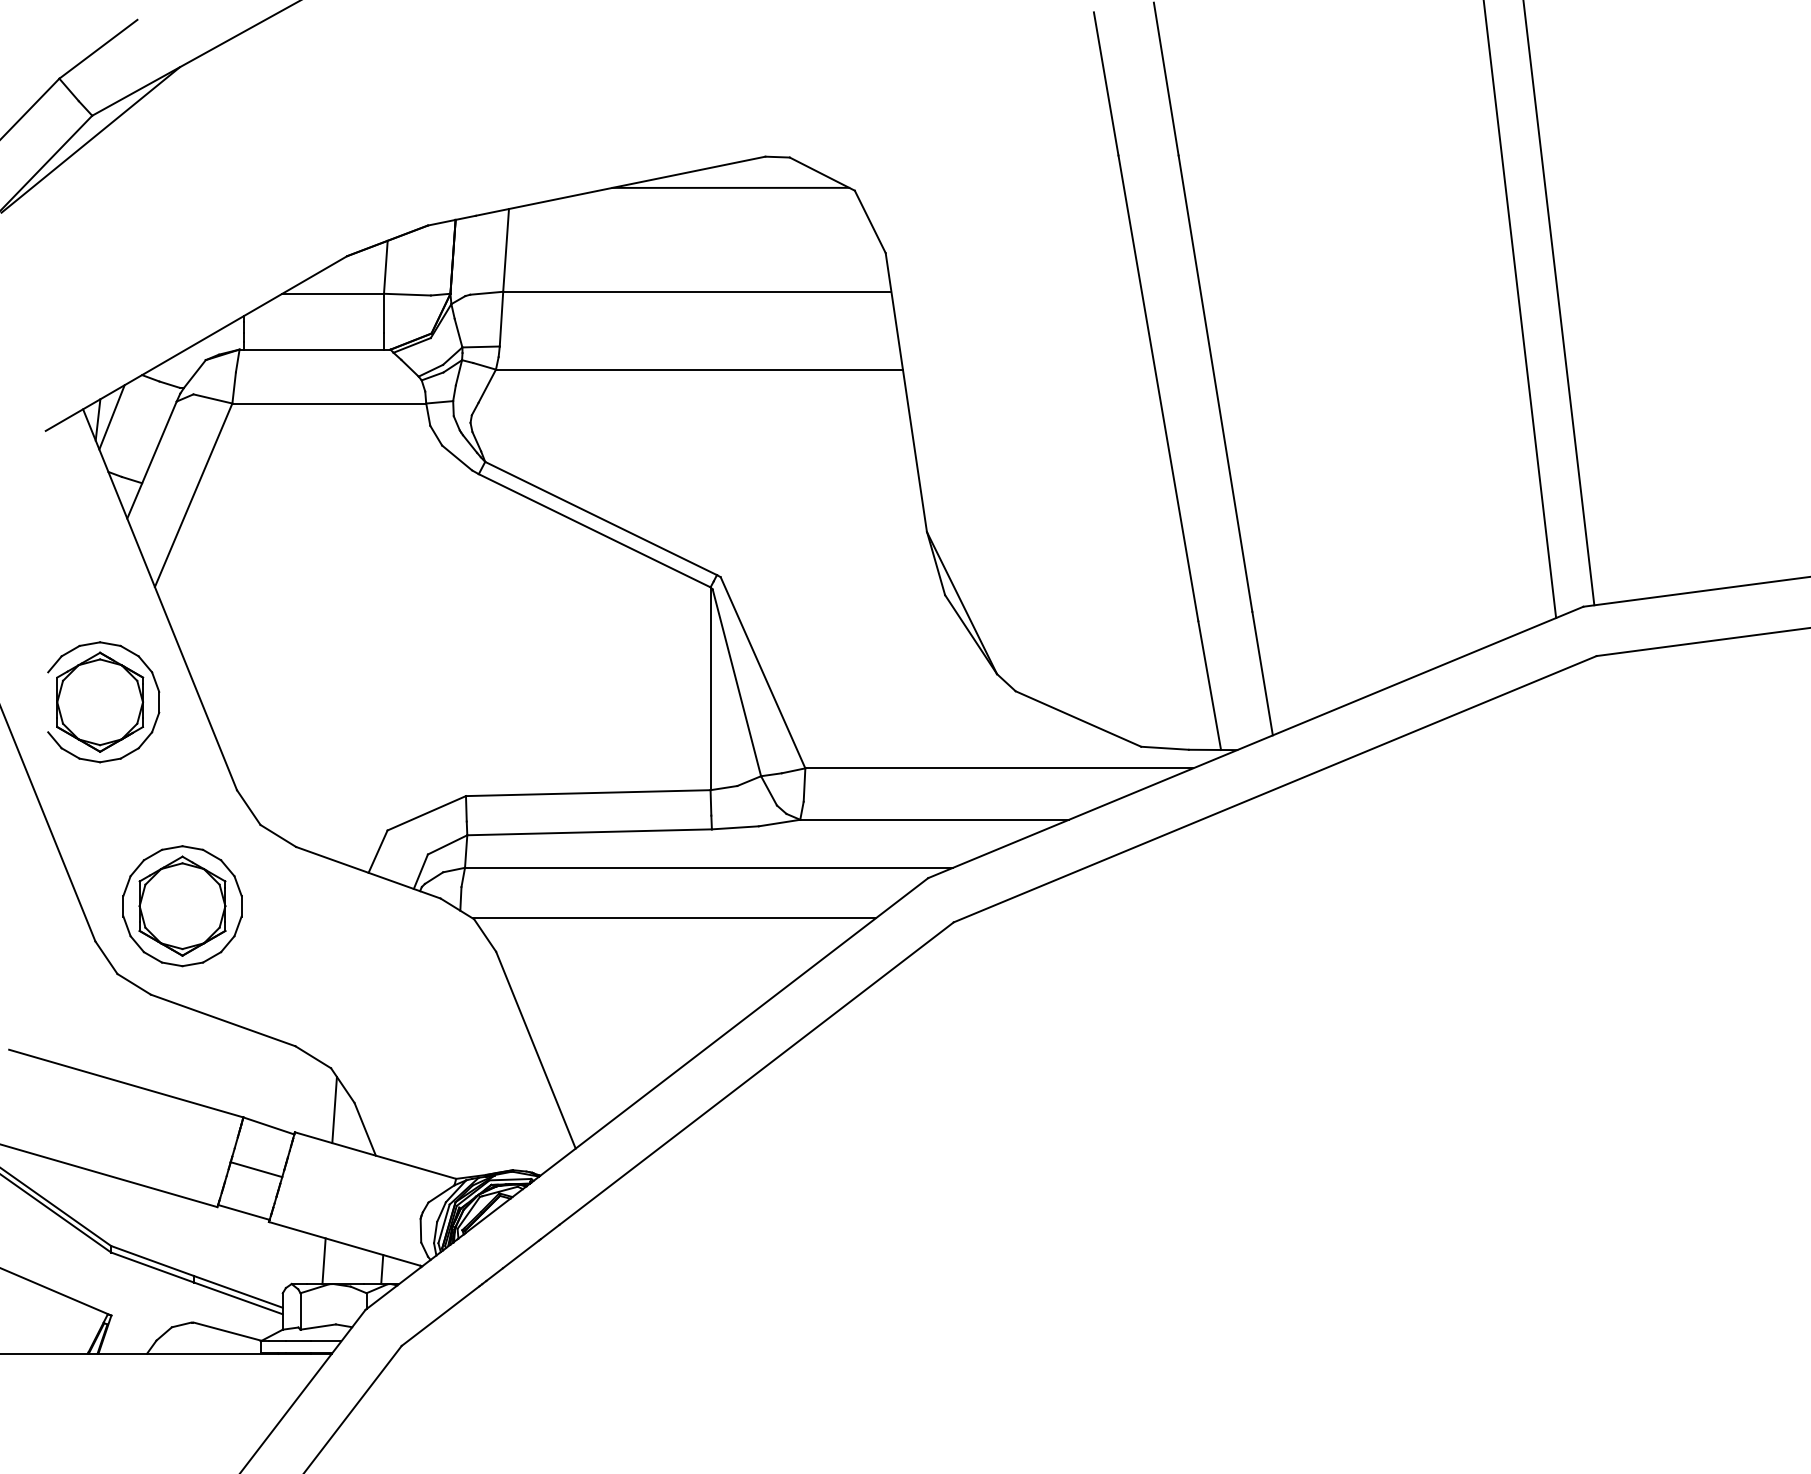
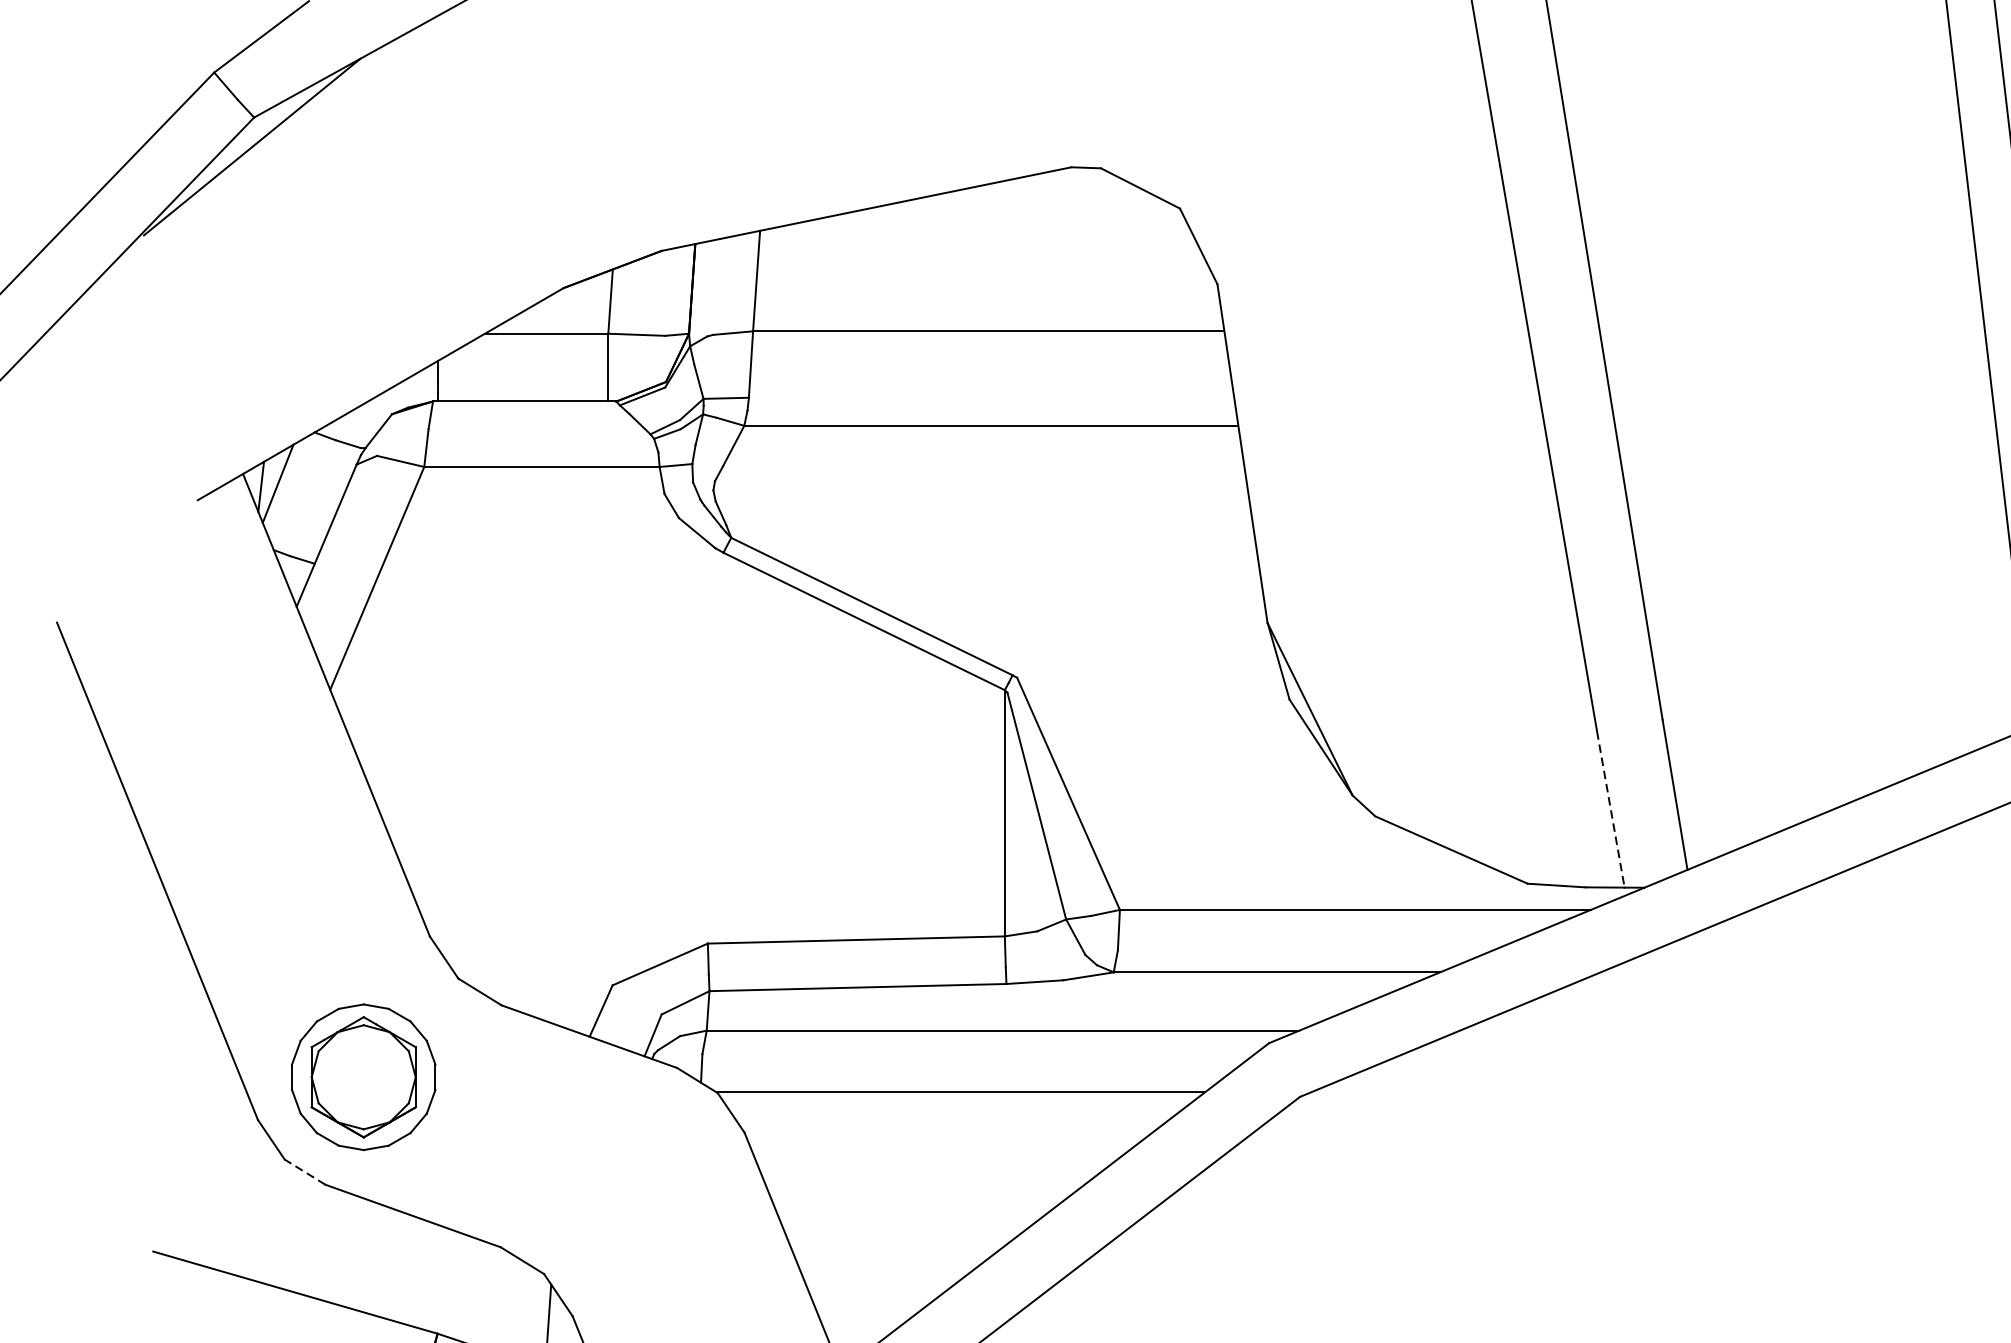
line: (730, 187) -> (1029, 204), removed
line: (1209, 686) -> (1610, 810), solid -> dashed
part: (103, 702) -> (267, 829), removed
line: (134, 984) -> (305, 1172), solid -> dashed

